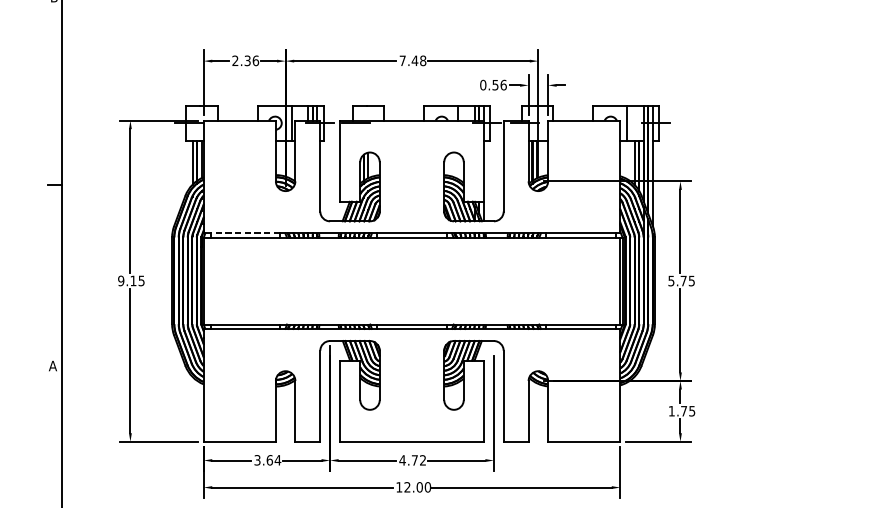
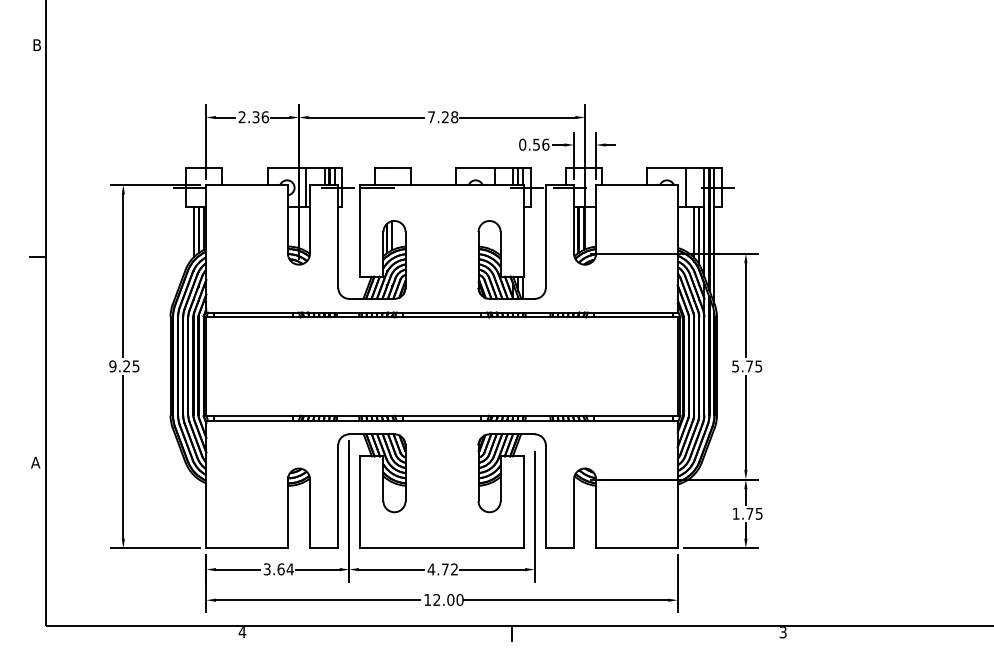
text: (415, 61) -> (445, 117), 7.48 -> 7.28
line: (244, 233) -> (252, 312), dashed -> solid
text: (133, 281) -> (126, 366), 9.15 -> 9.25

